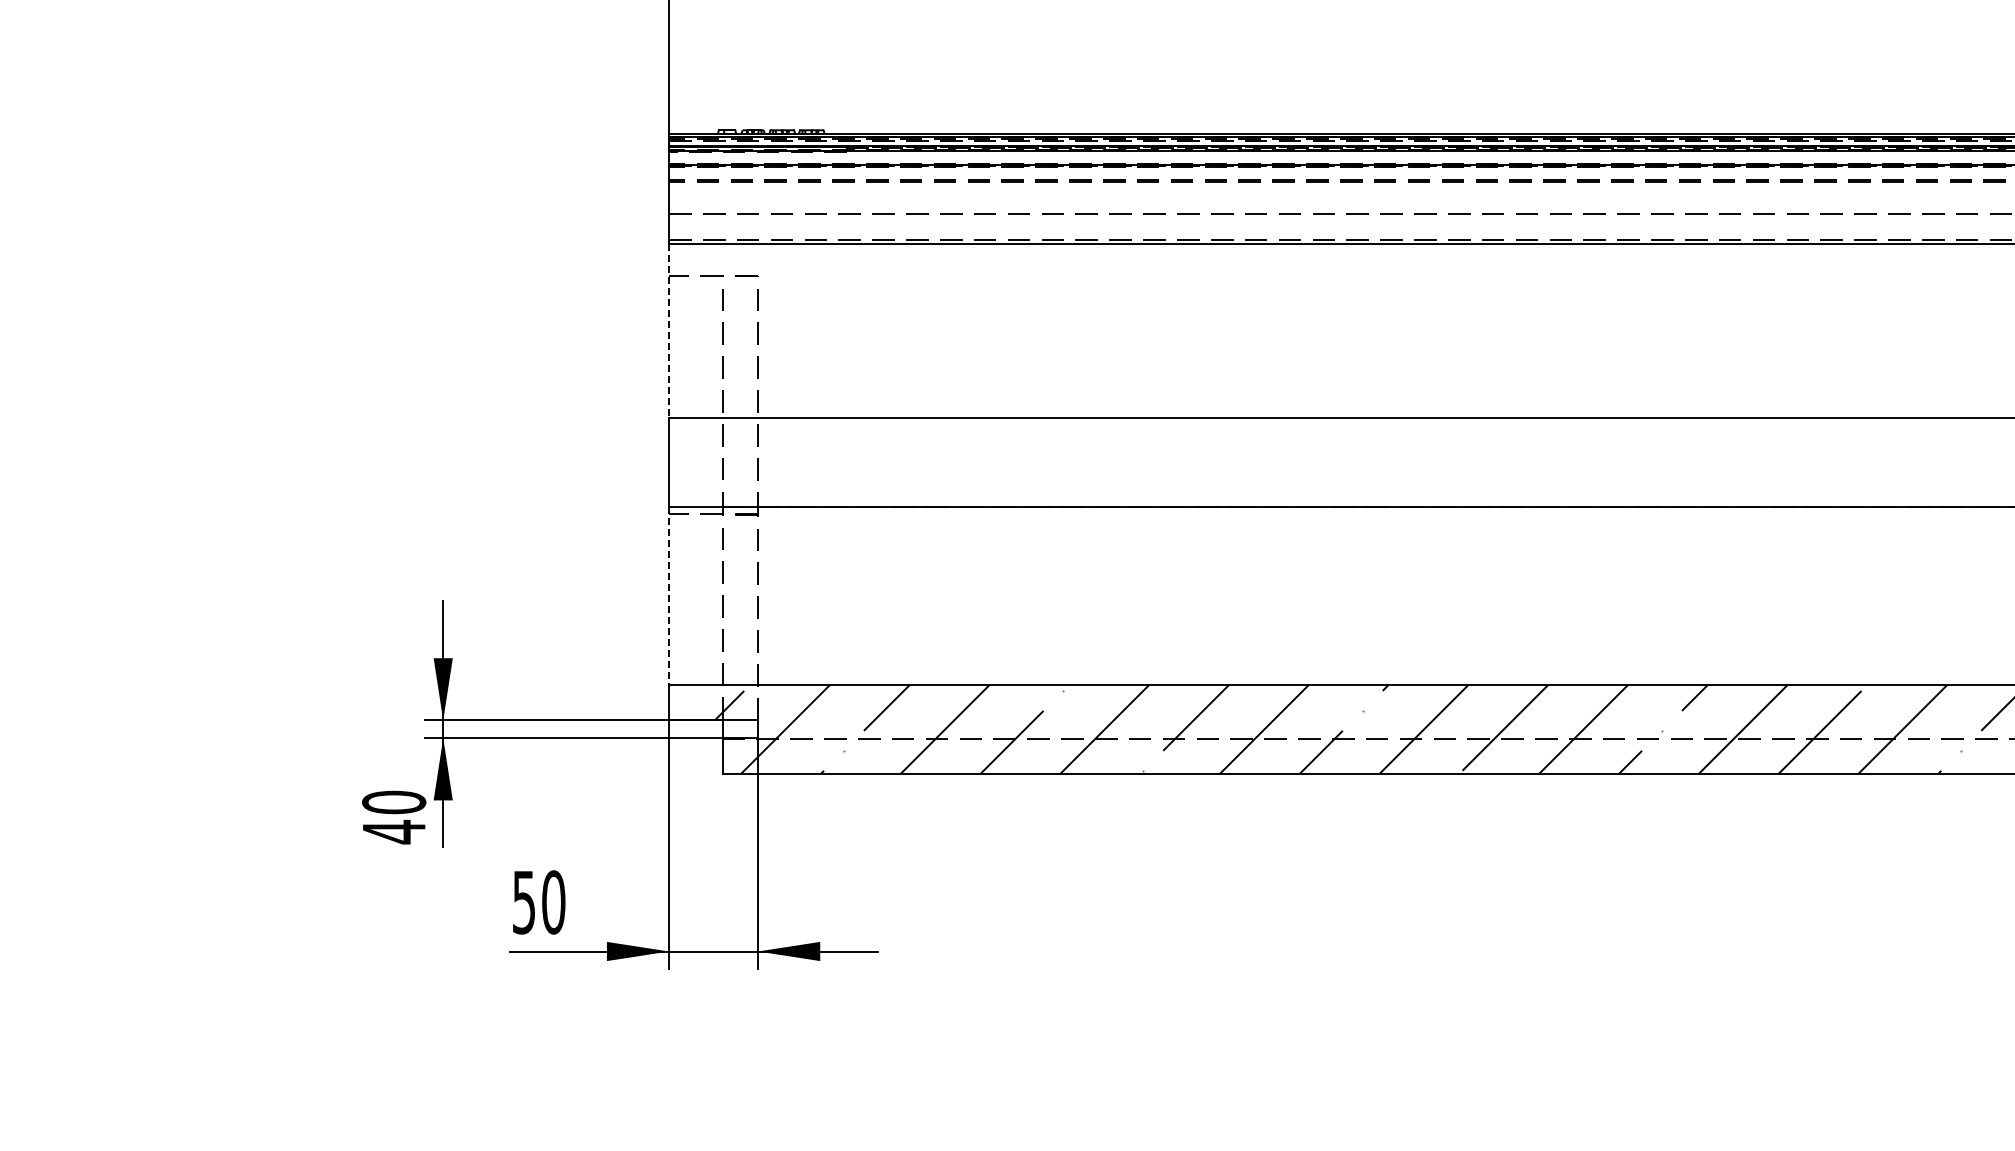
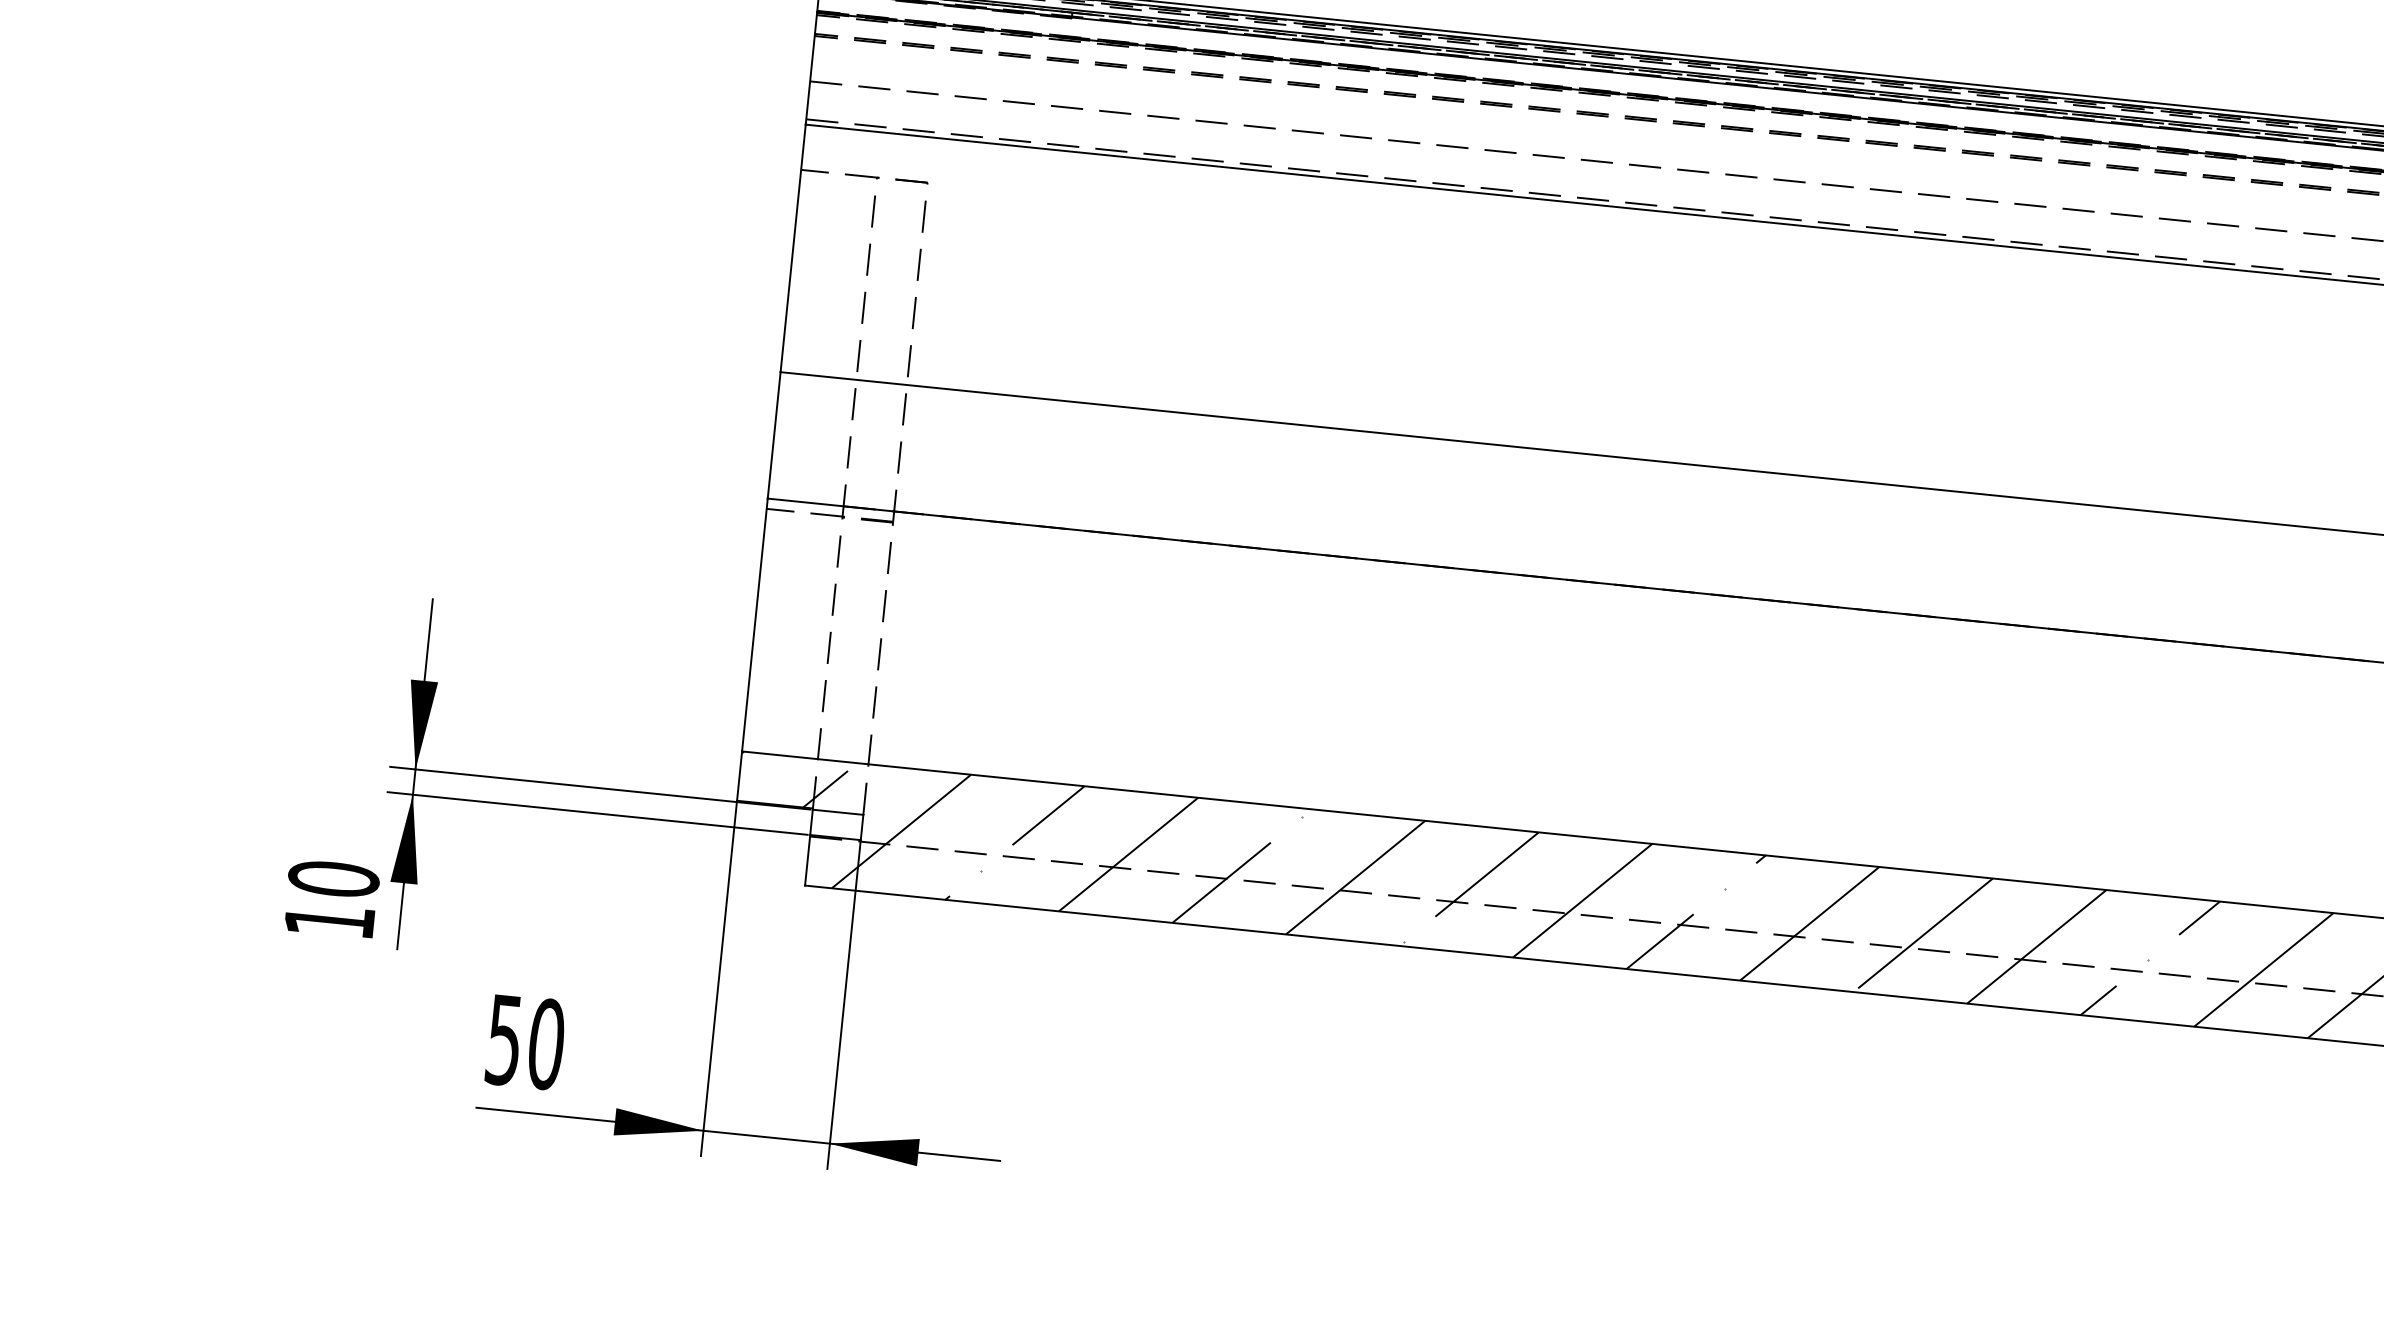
line: (669, 331) -> (793, 248), dashed -> solid
line: (669, 595) -> (755, 624), dashed -> solid
text: (394, 831) -> (330, 920), 40 -> 10

